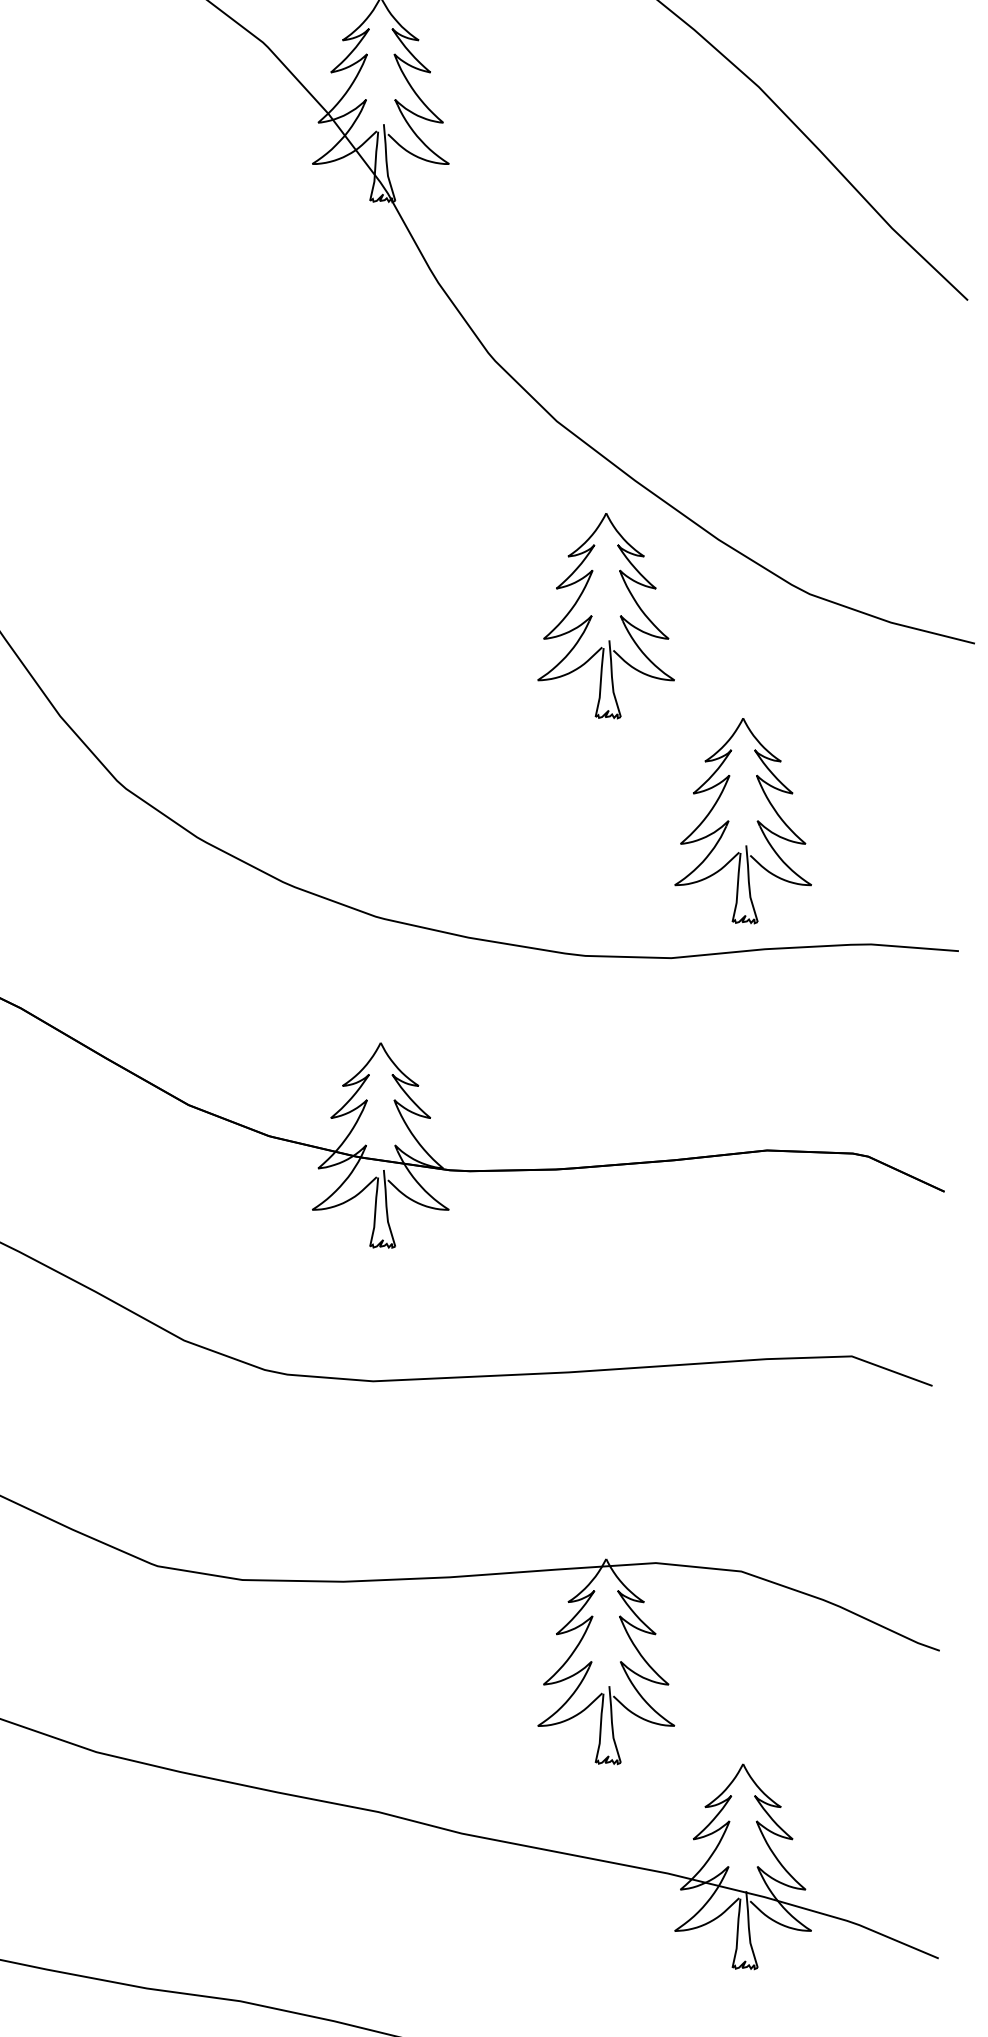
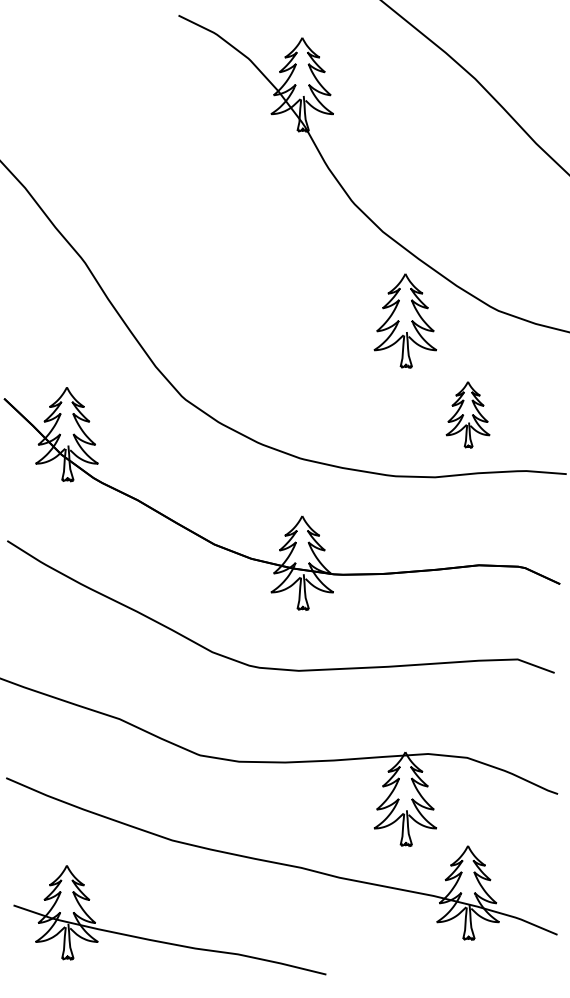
part: (741, 820) -> (467, 414), size x0.7

